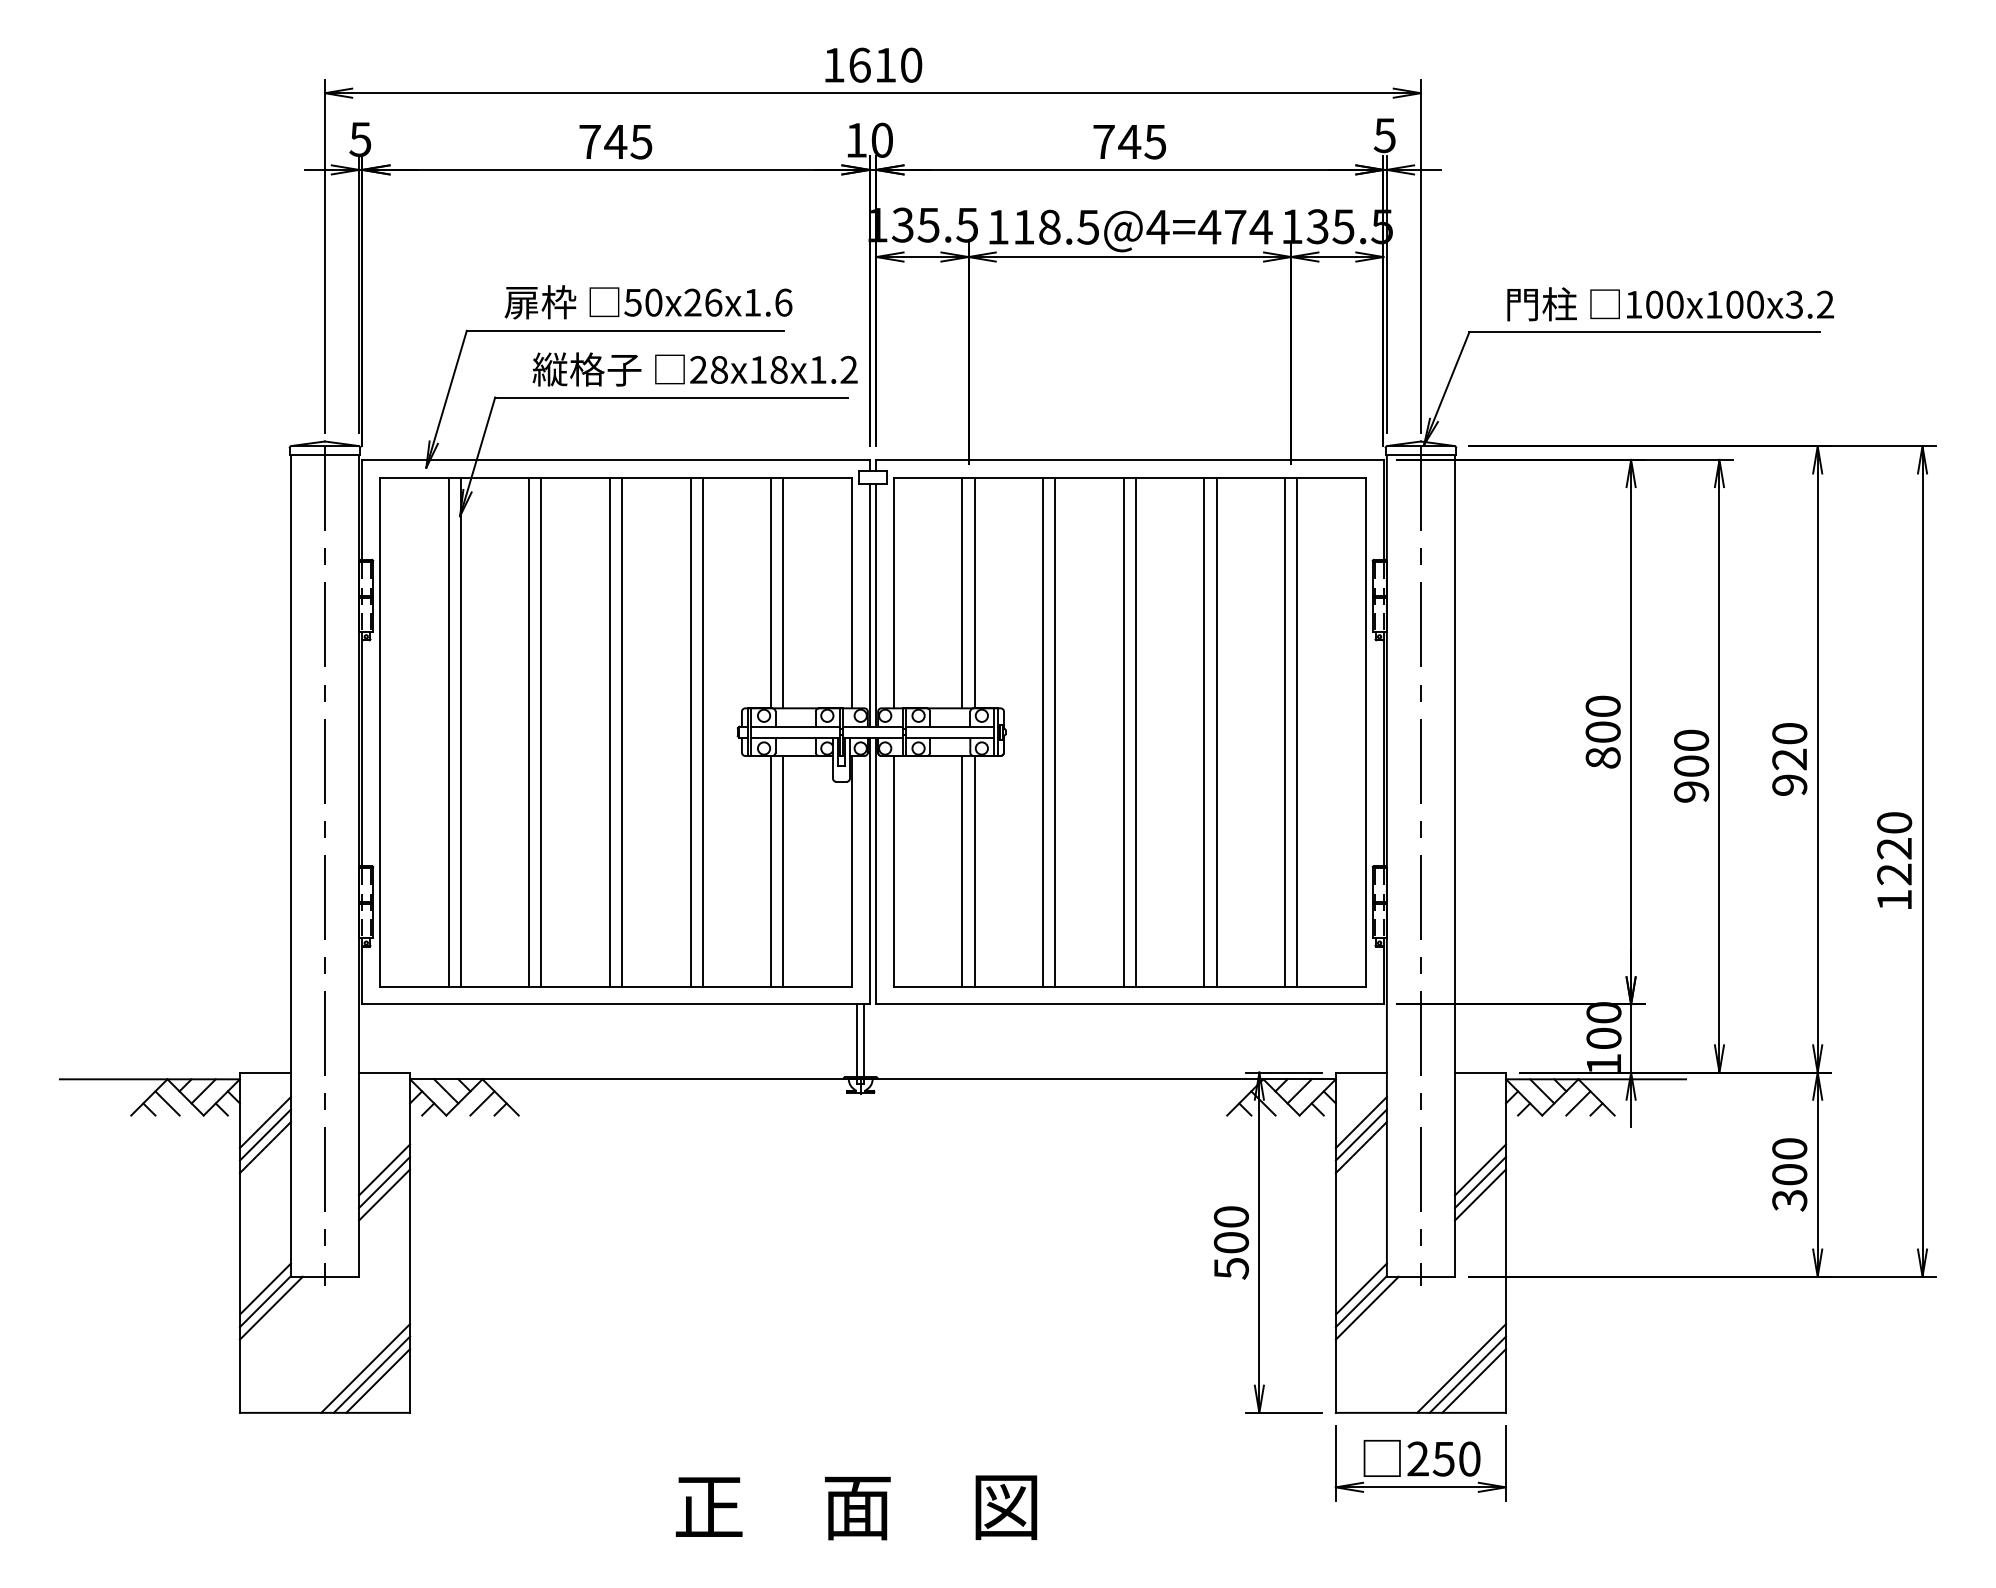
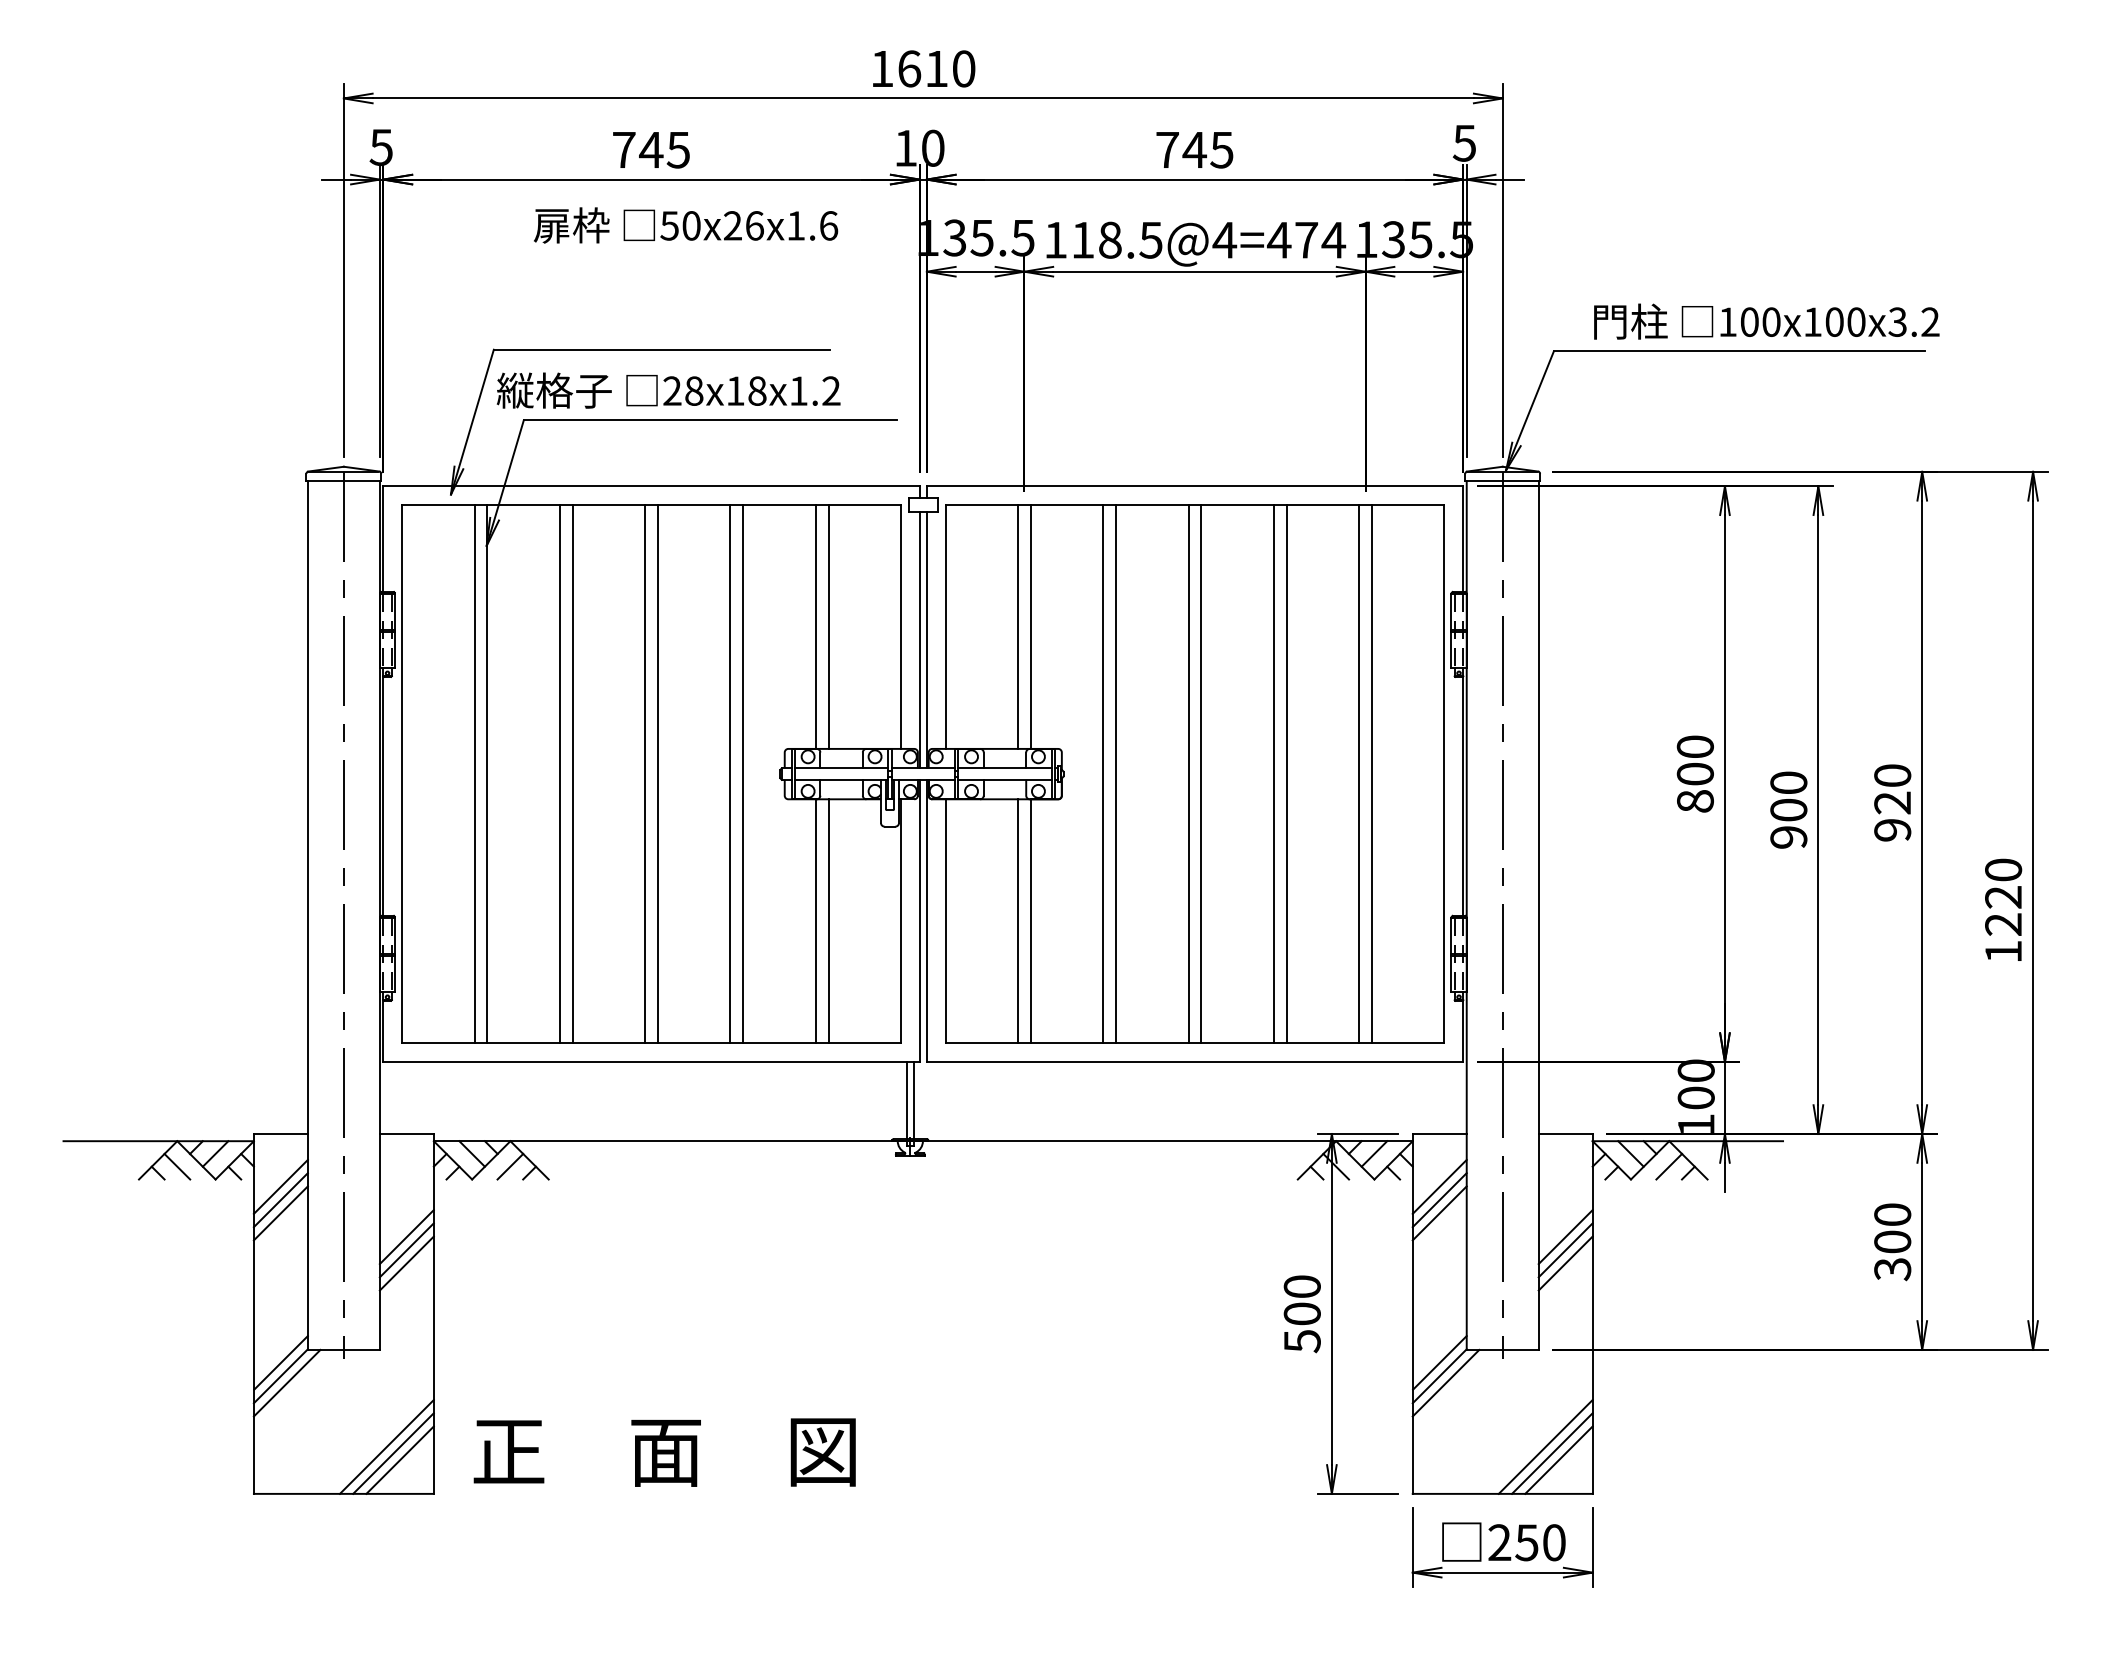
text: (648, 302) -> (685, 225), moved
text: (694, 369) -> (667, 390), moved
text: (856, 1507) -> (664, 1452), moved

